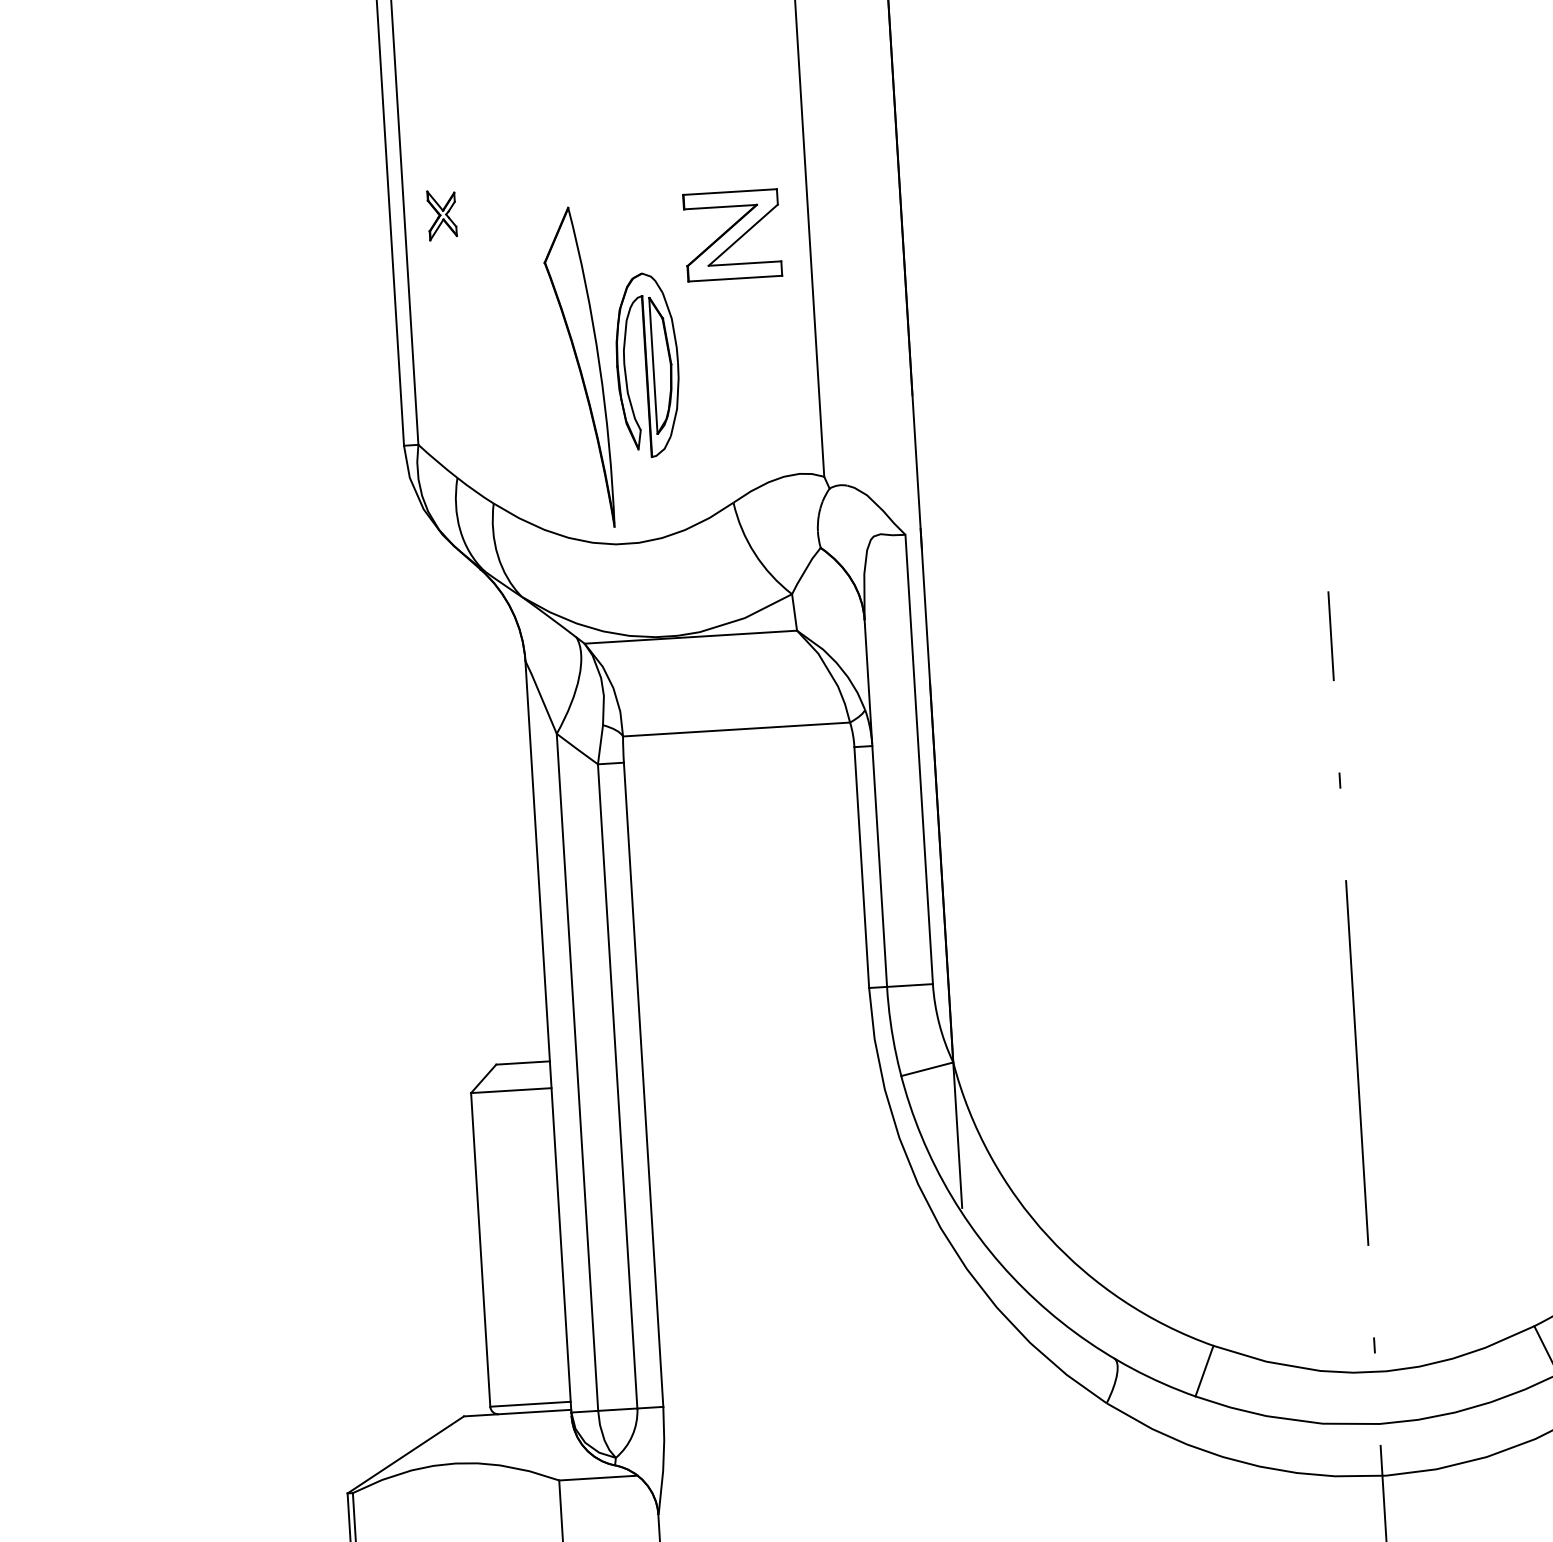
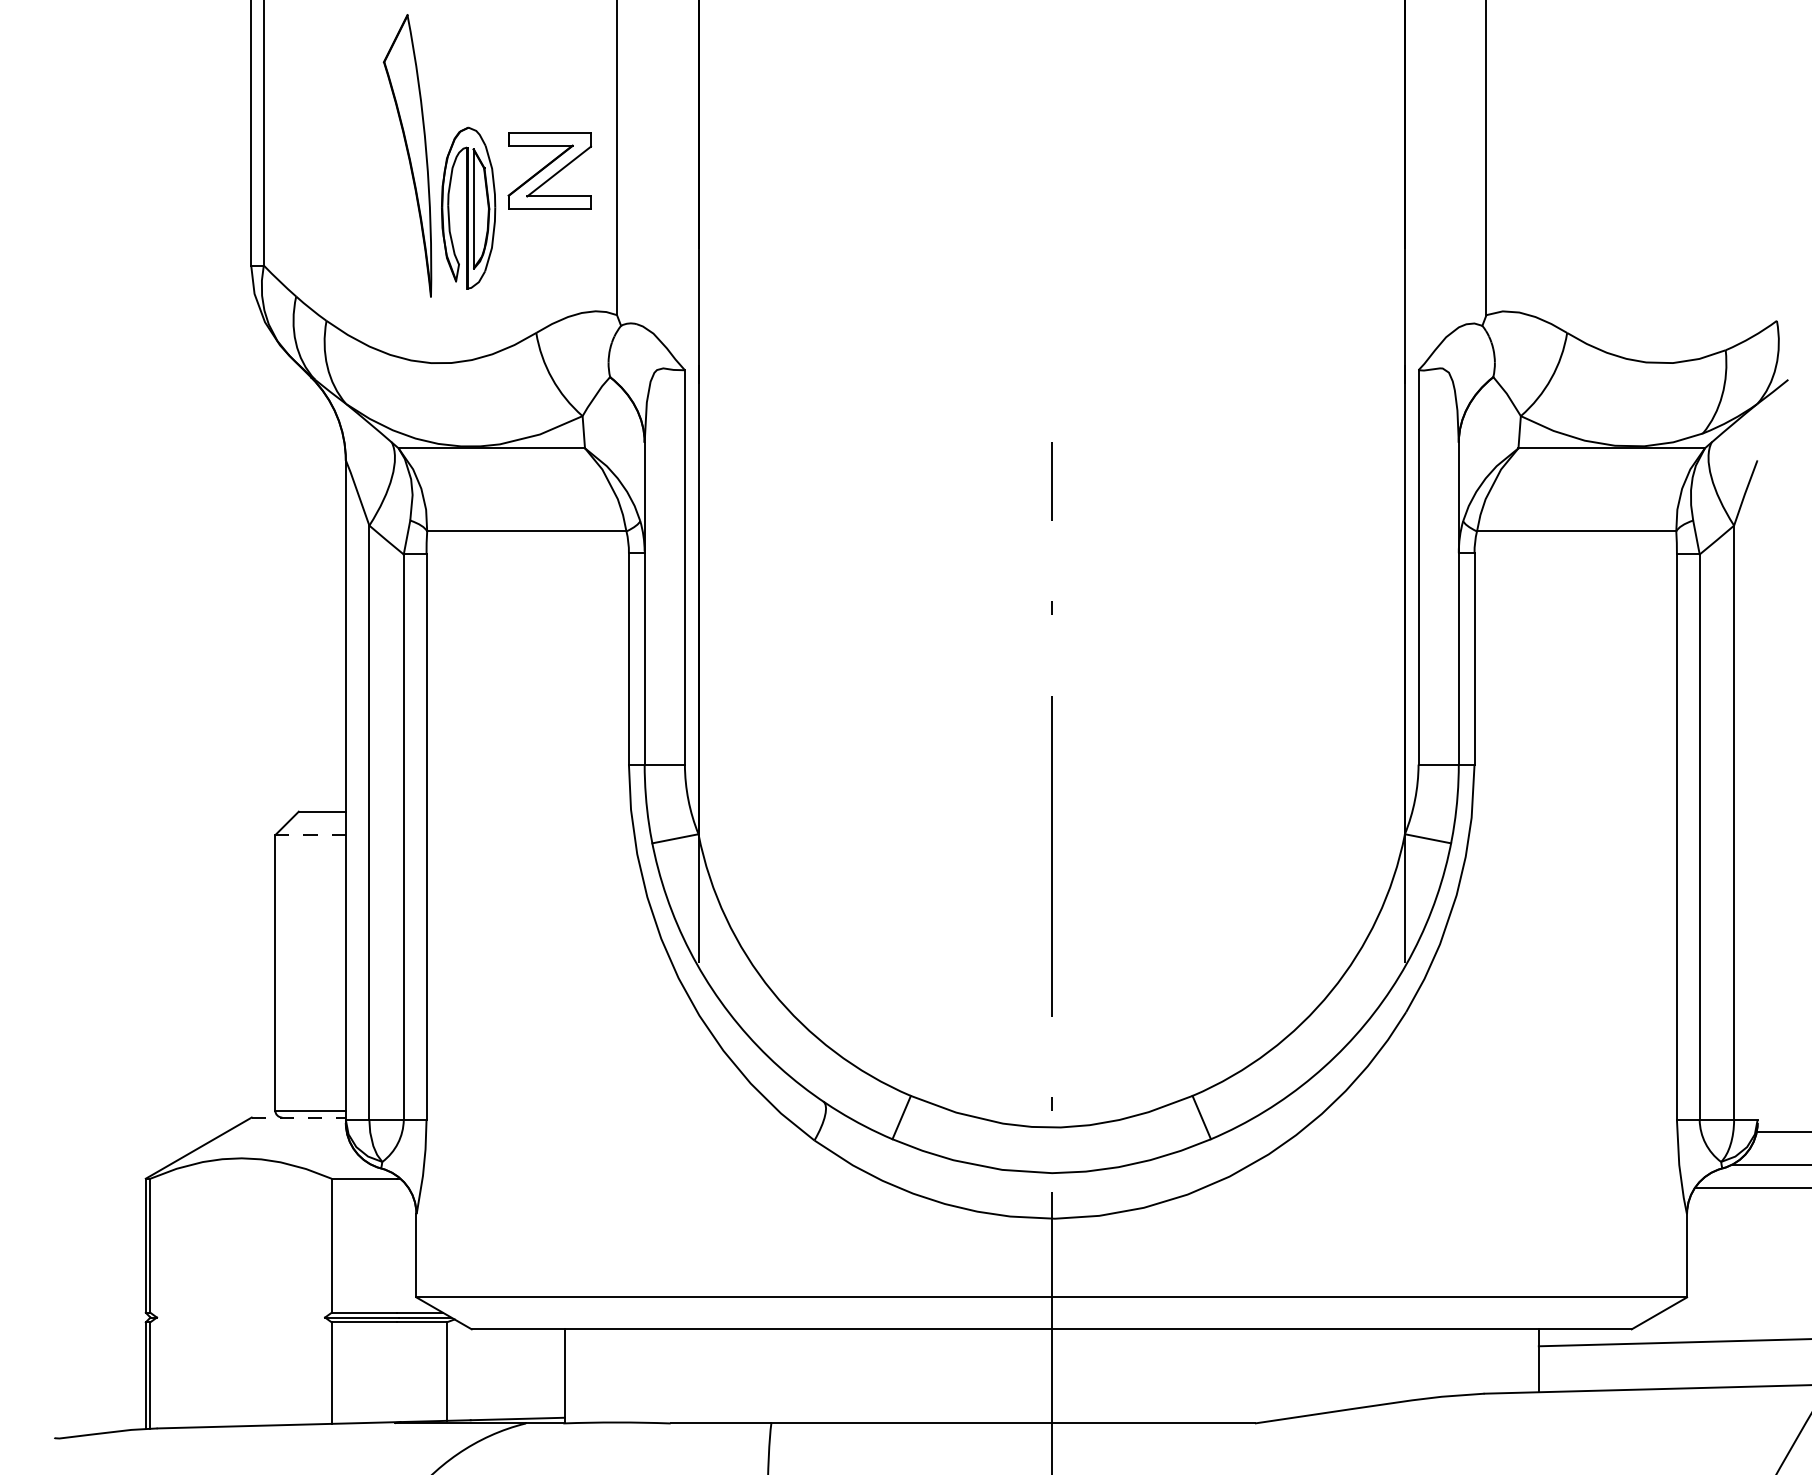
part: (441, 214) -> (296, 65), removed
part: (732, 234) -> (549, 170), moved
part: (577, 367) -> (407, 155), moved
line: (511, 1090) -> (310, 835), solid -> dashed
line: (518, 1412) -> (299, 1117), solid -> dashed

